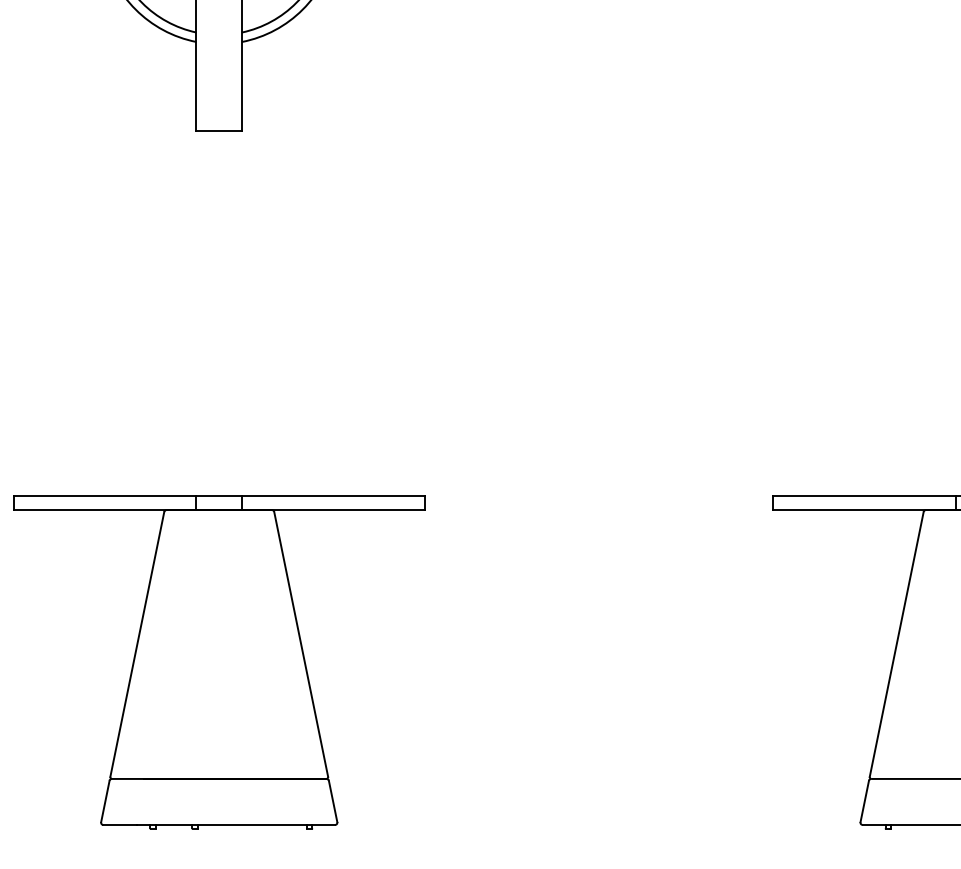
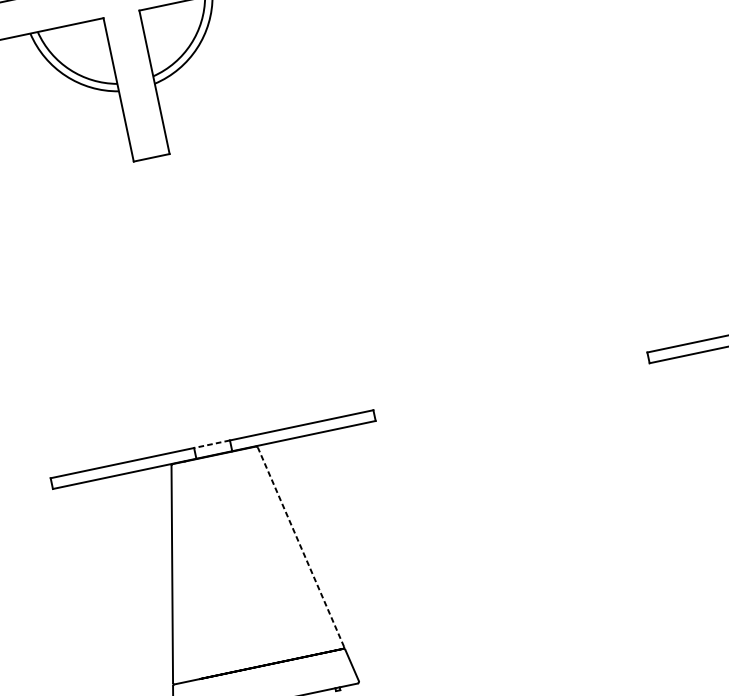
line: (219, 495) -> (212, 443), solid -> dashed
line: (301, 643) -> (301, 546), solid -> dashed

